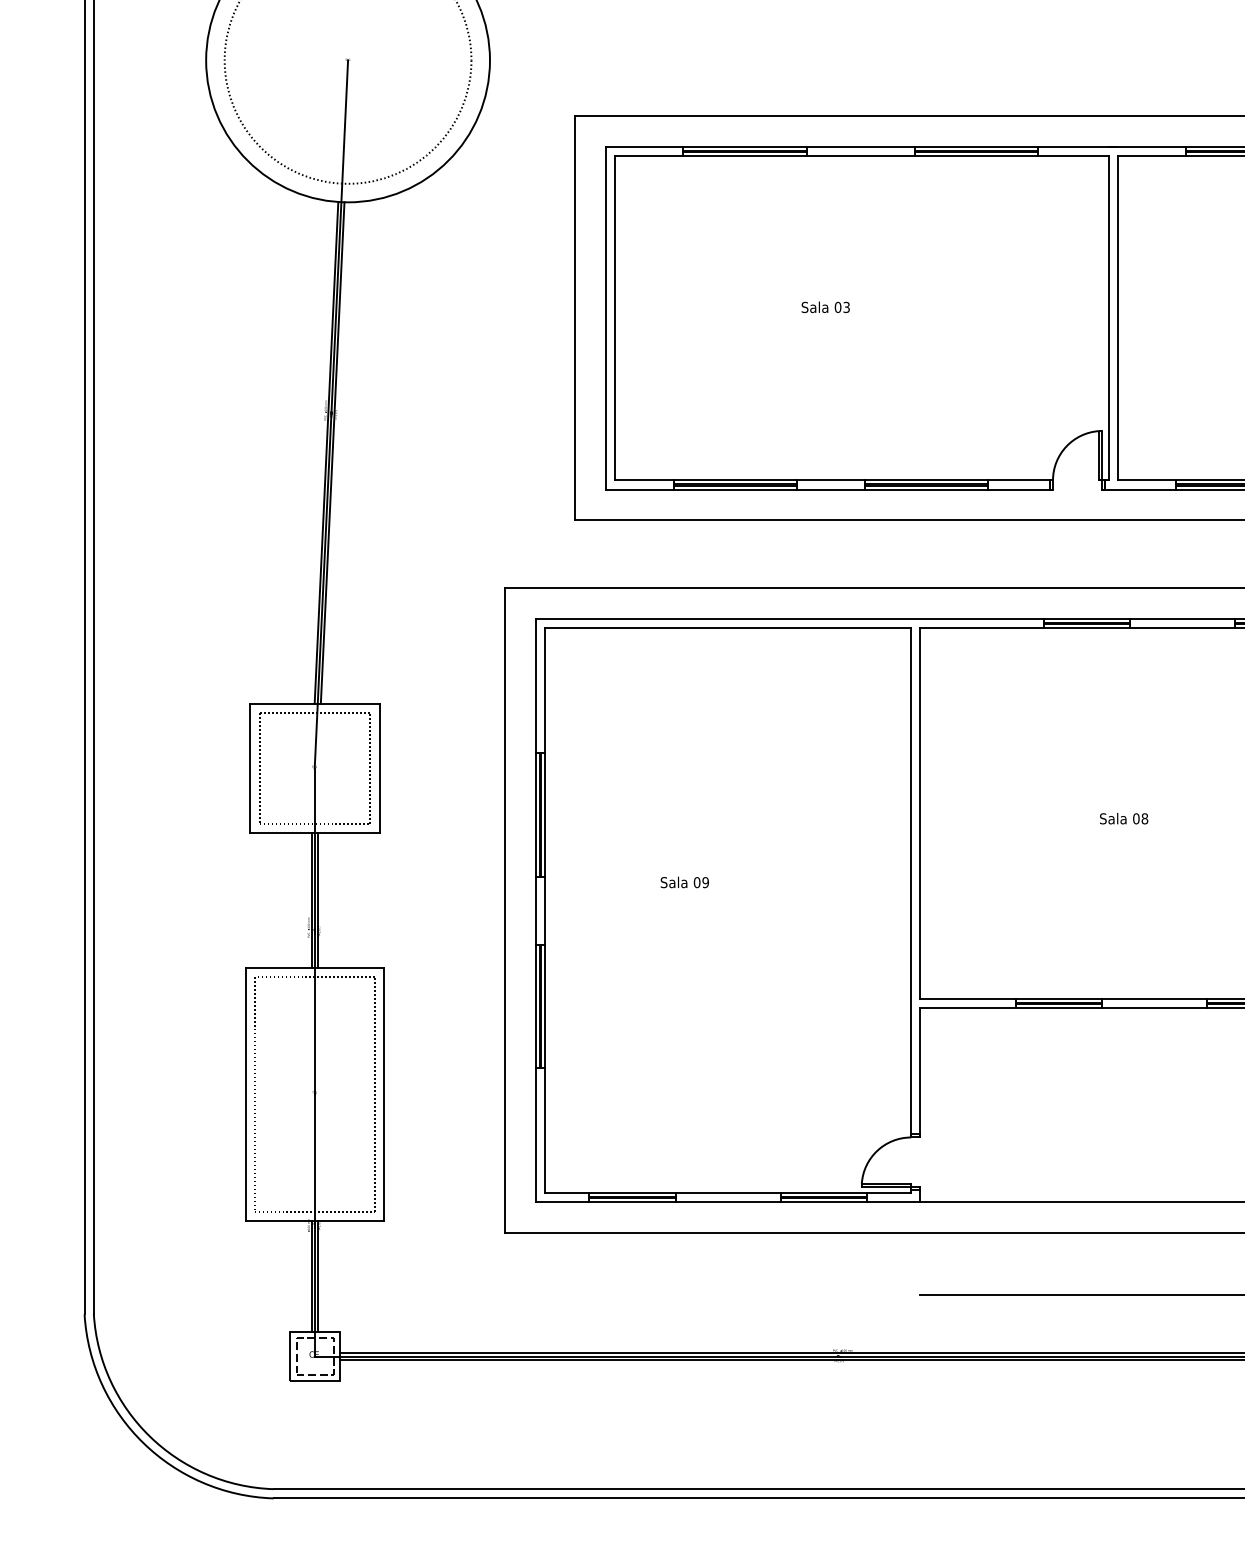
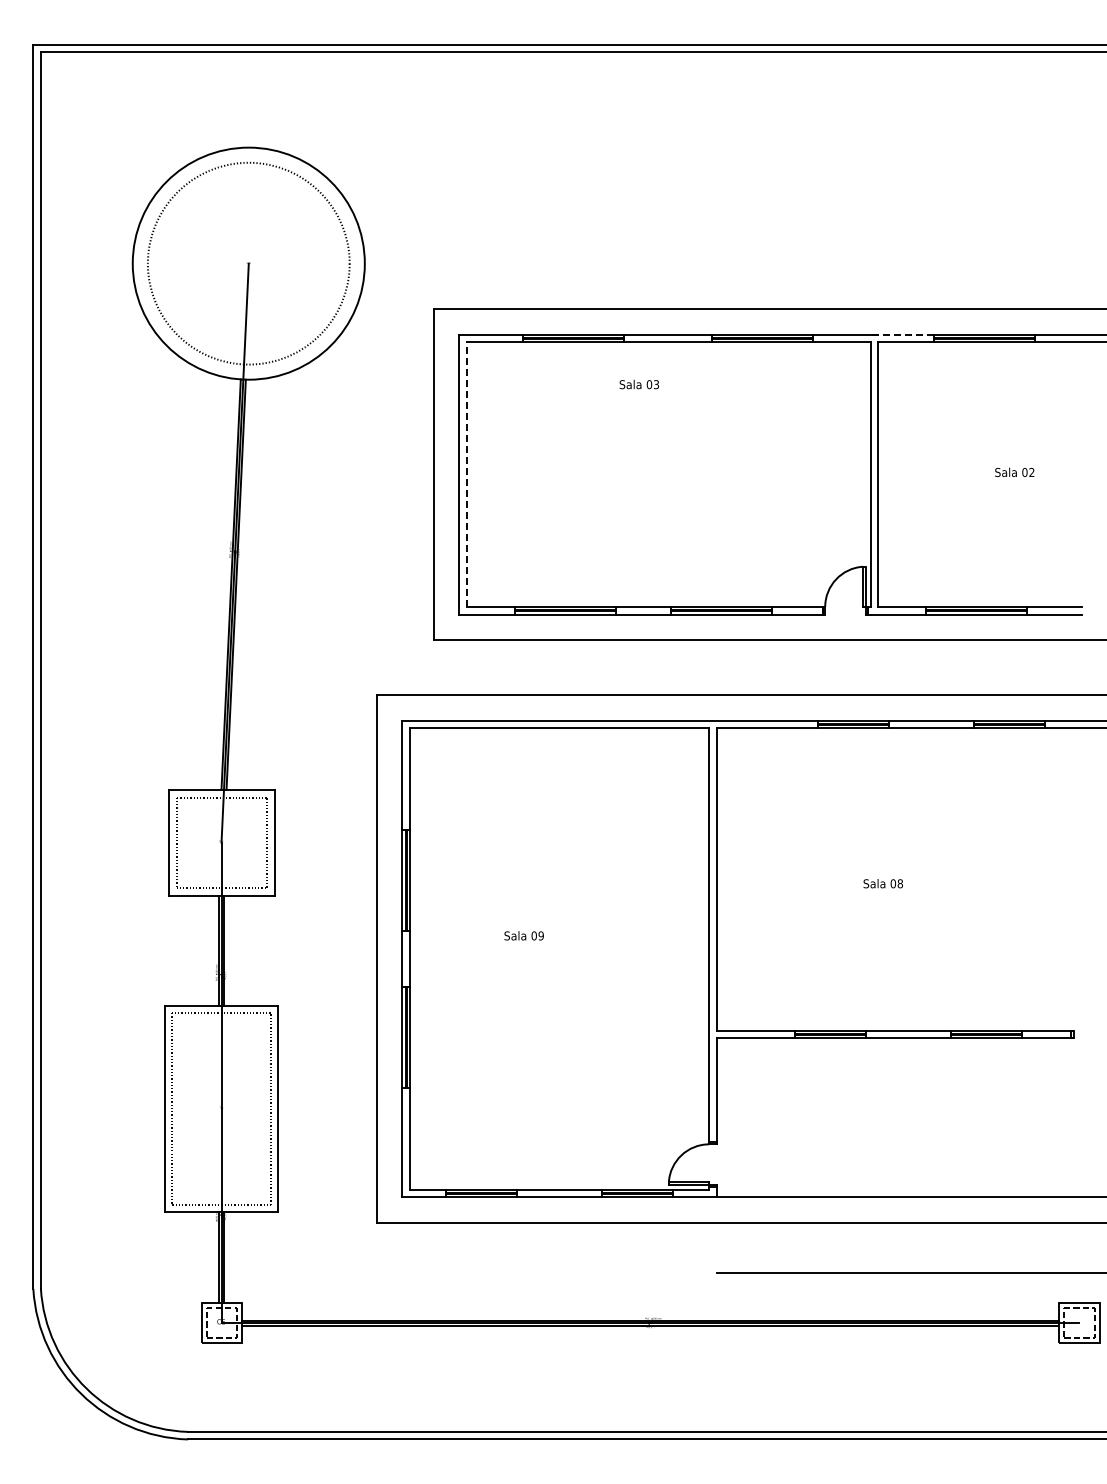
line: (1147, 147) -> (902, 334), solid -> dashed
text: (824, 307) -> (638, 384), moved
line: (615, 318) -> (467, 474), solid -> dashed

